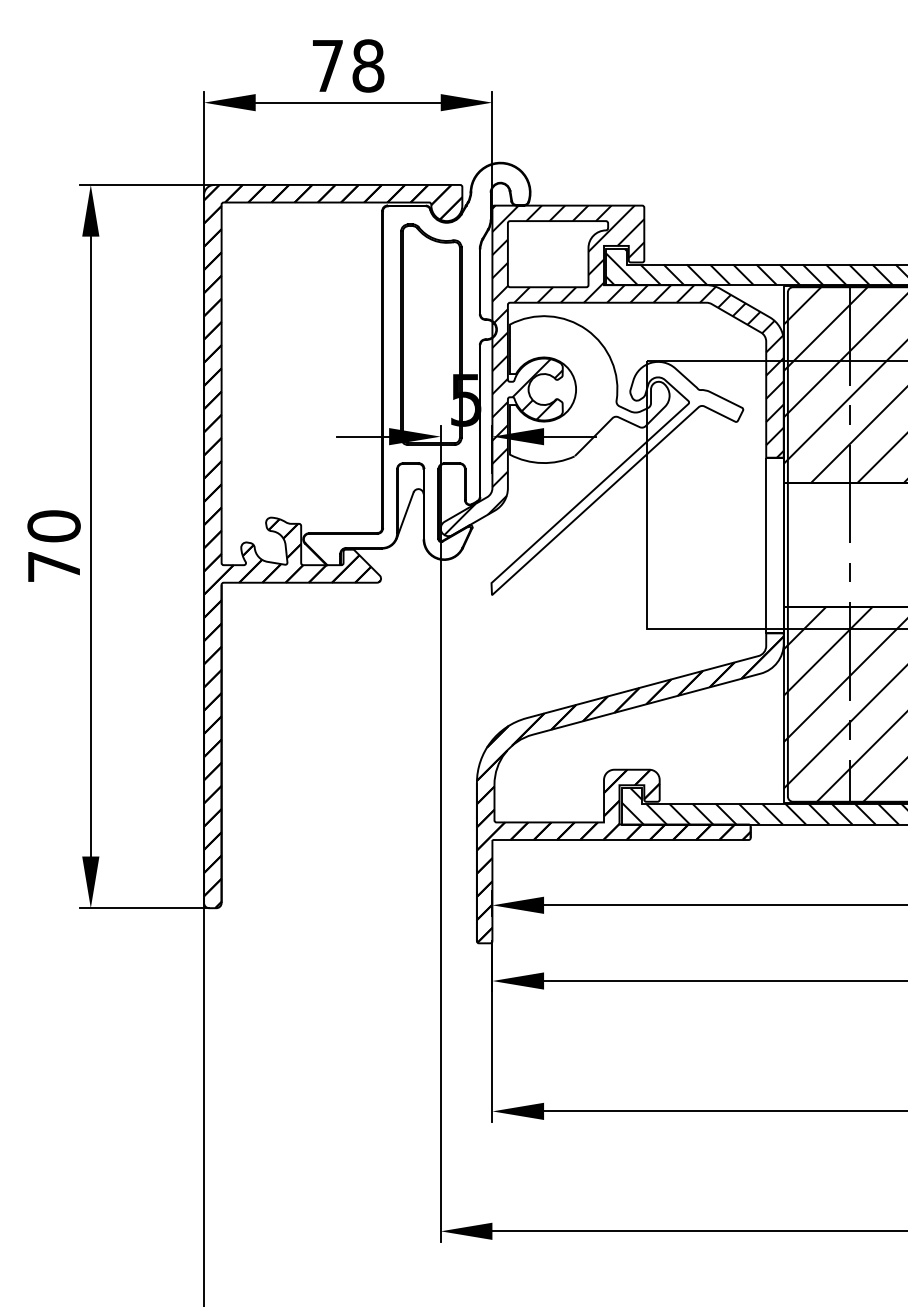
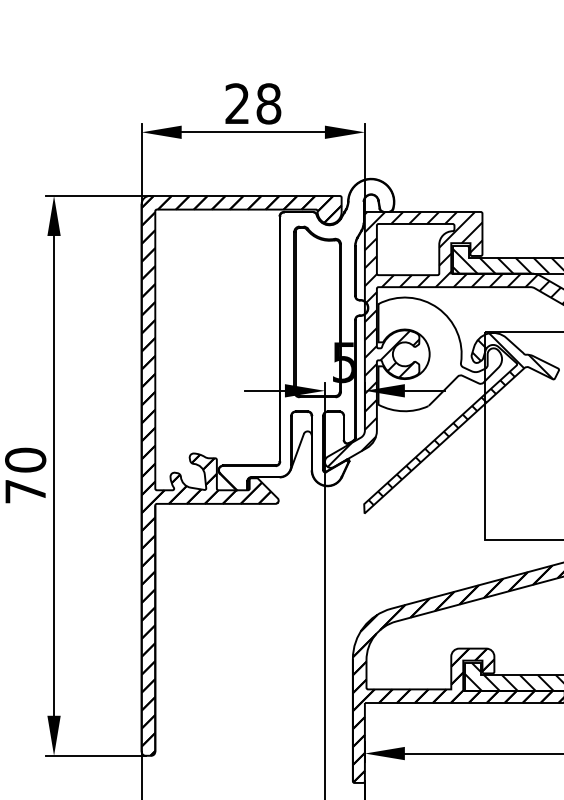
text: (327, 65) -> (237, 103), 78 -> 28
hatch: (616, 473) -> (460, 419), added

